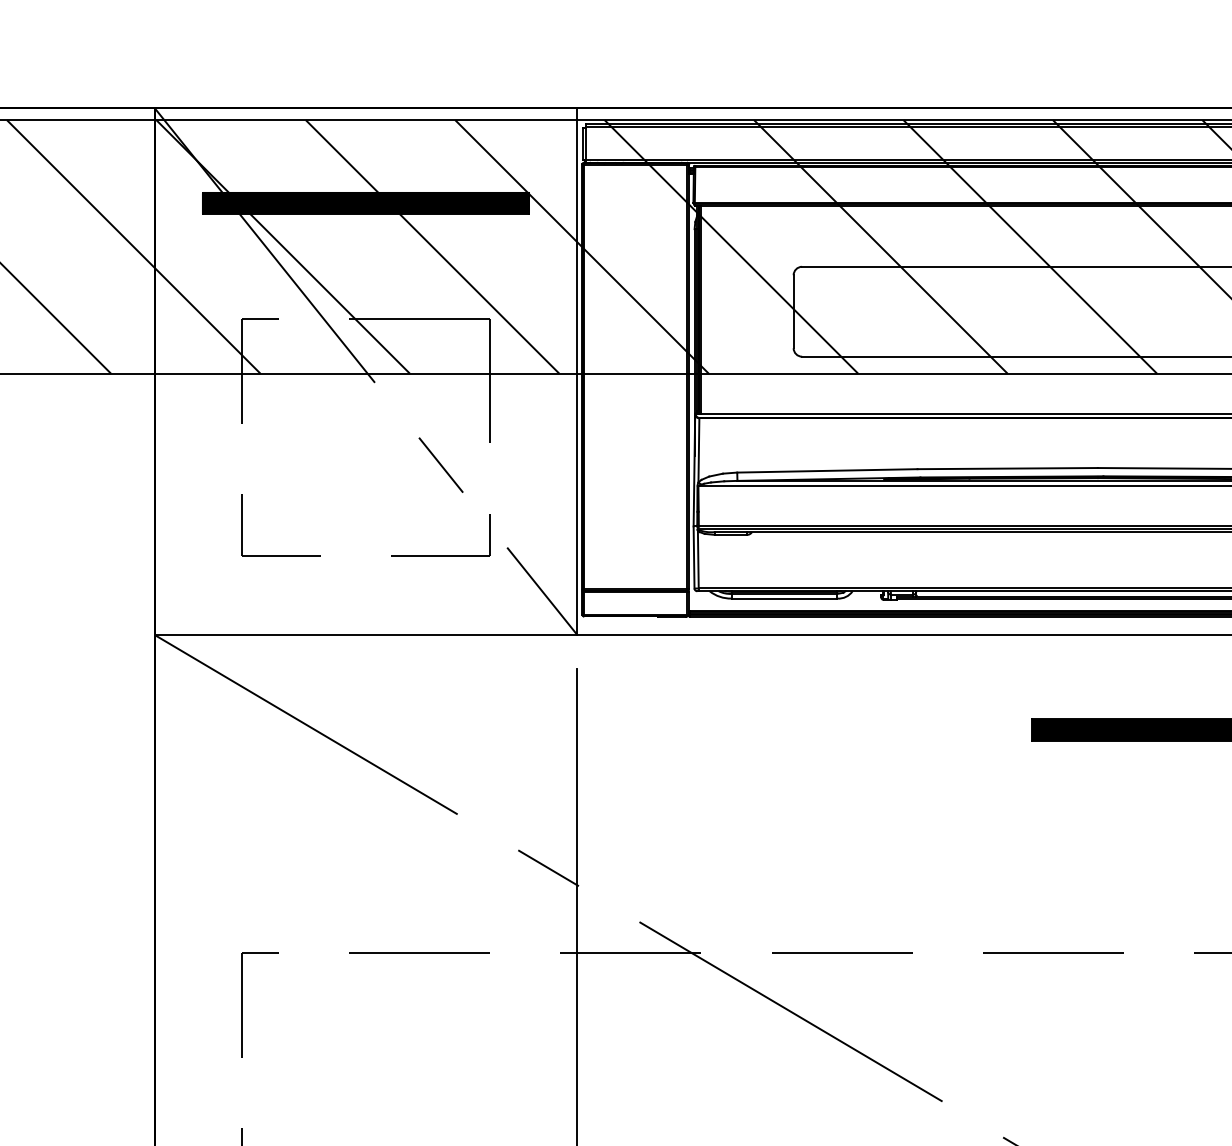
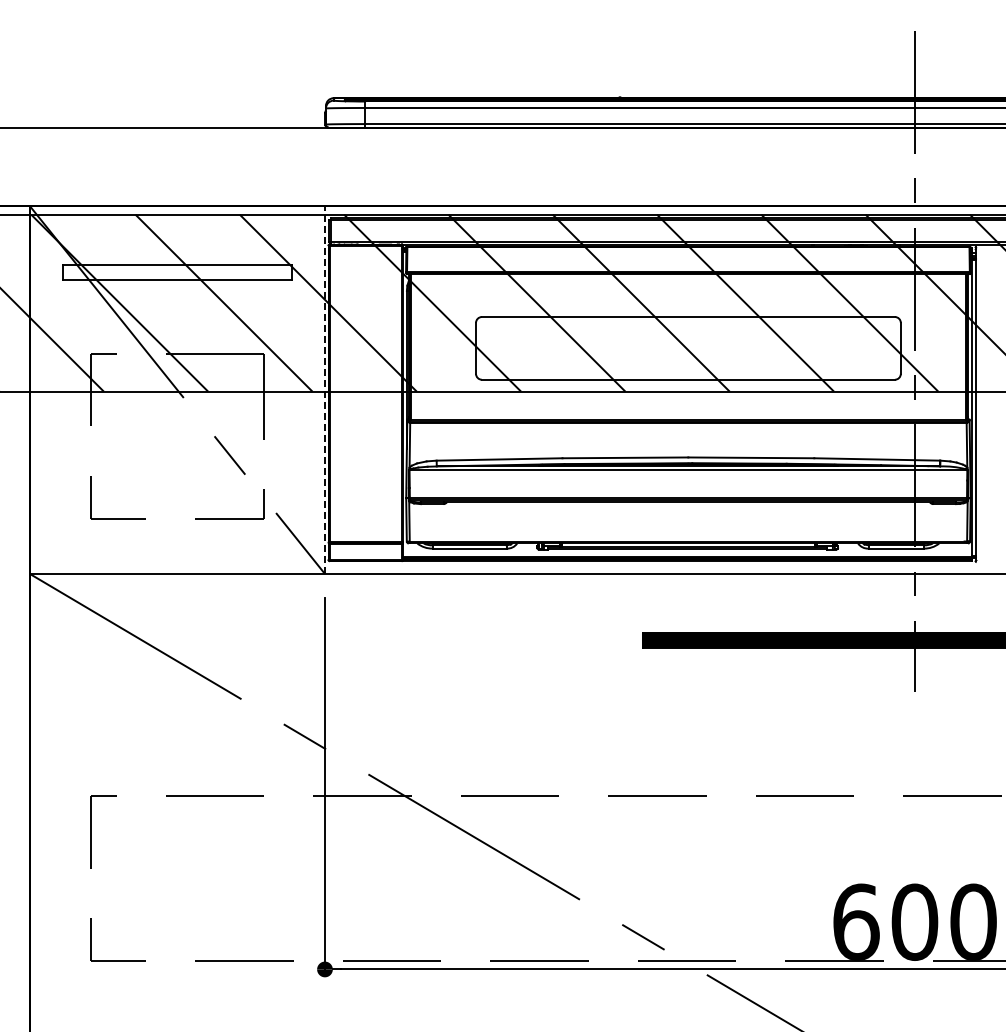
hatch: (365, 203) -> (177, 272), removed
line: (576, 372) -> (324, 390), solid -> dashed

